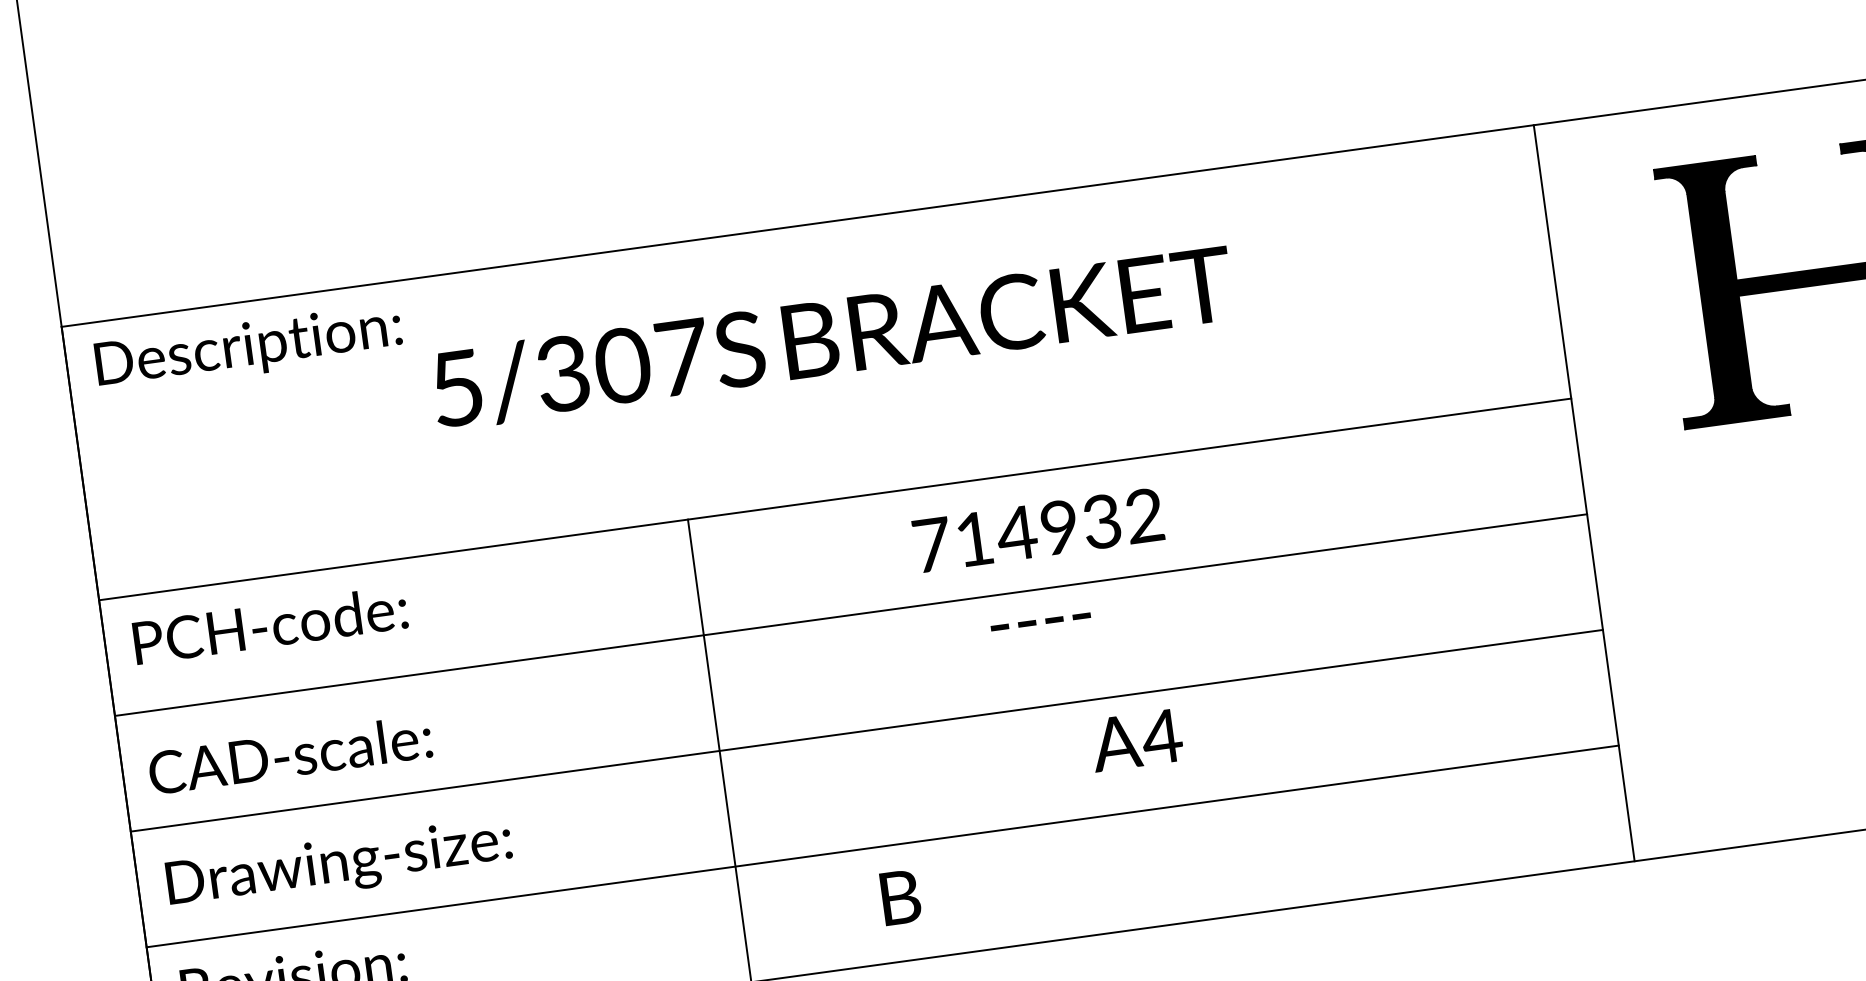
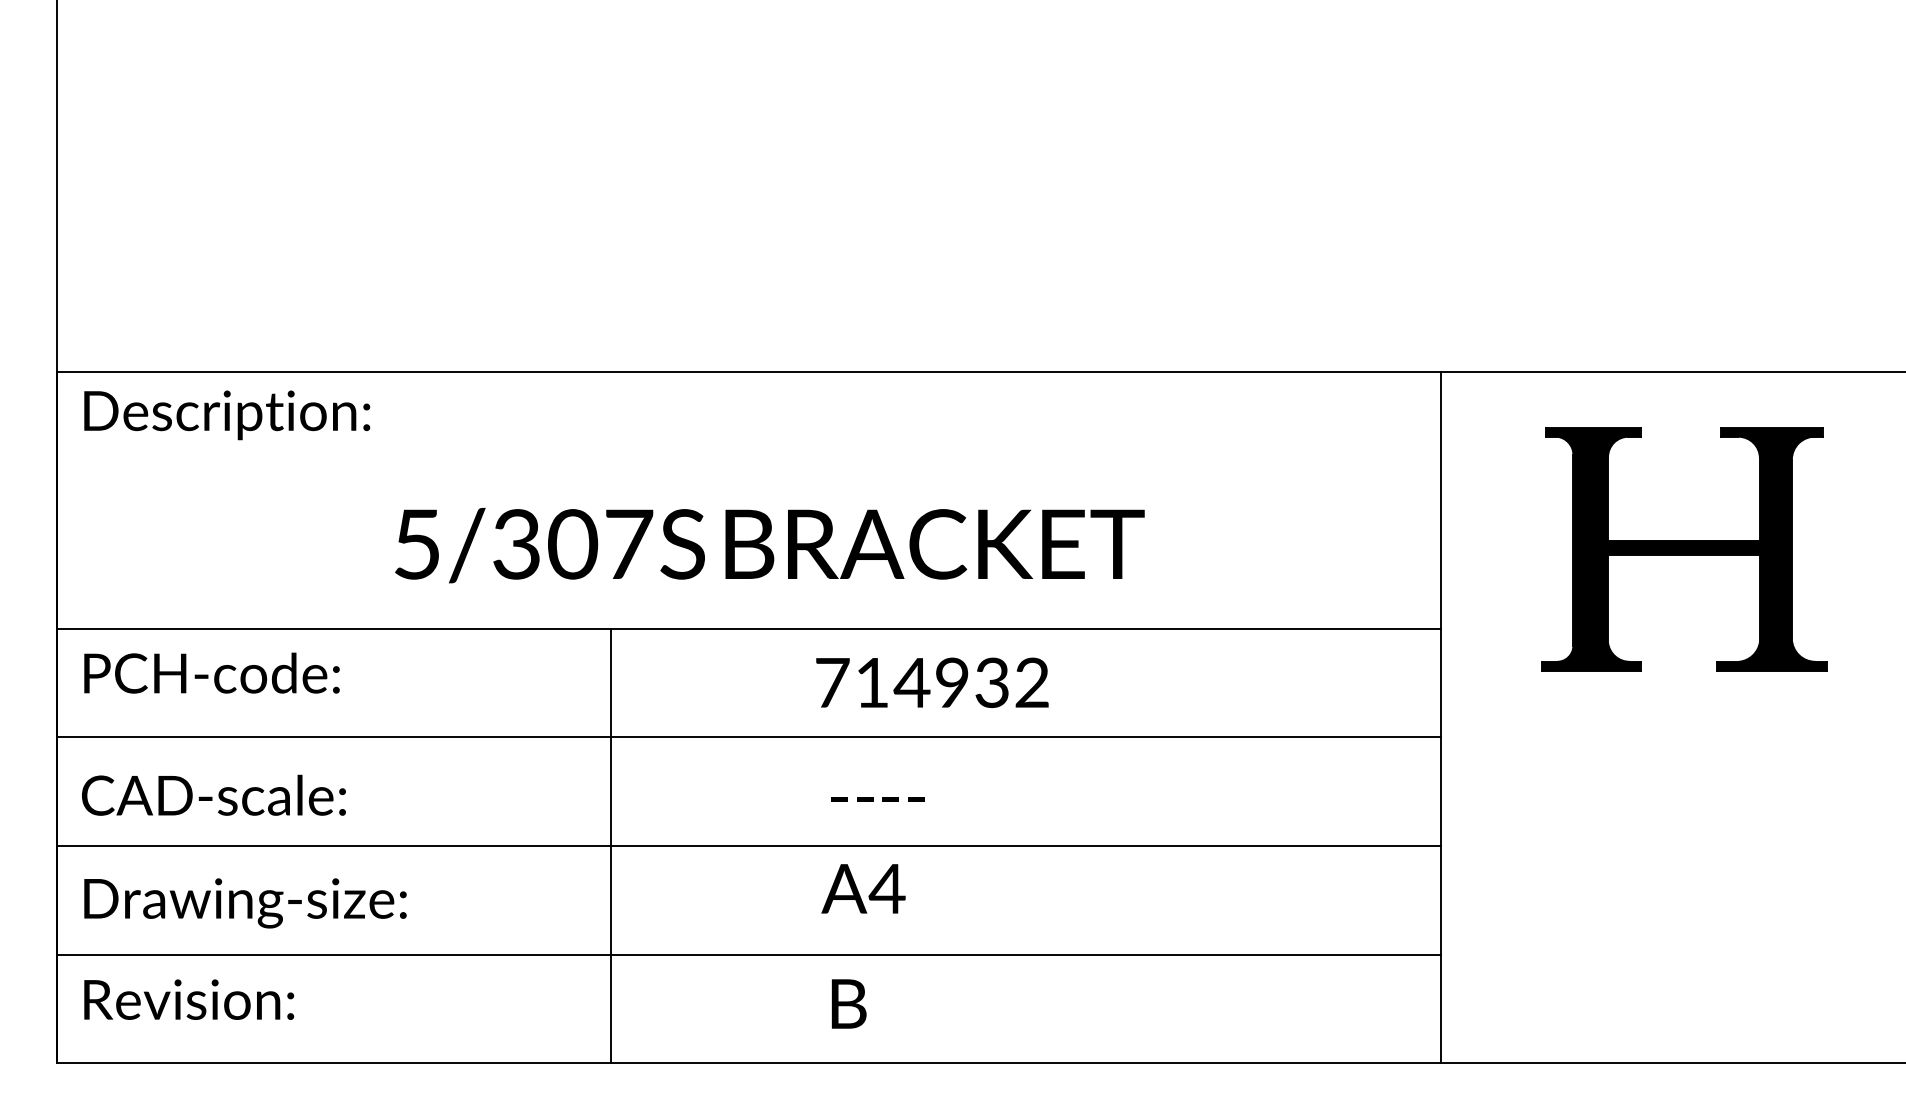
text: (832, 338) -> (769, 545), moved
text: (1040, 621) -> (877, 799), moved
text: (1136, 739) -> (863, 888), moved
text: (900, 897) -> (848, 1003), moved

